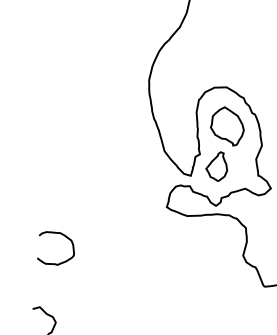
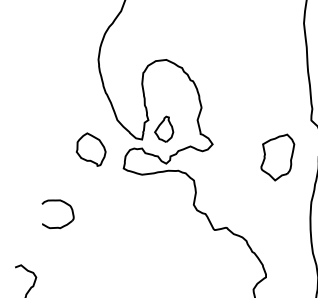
part: (227, 126) -> (91, 149), moved
part: (54, 262) -> (57, 226), moved

